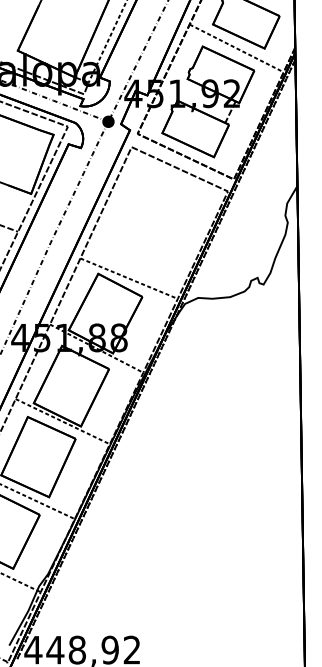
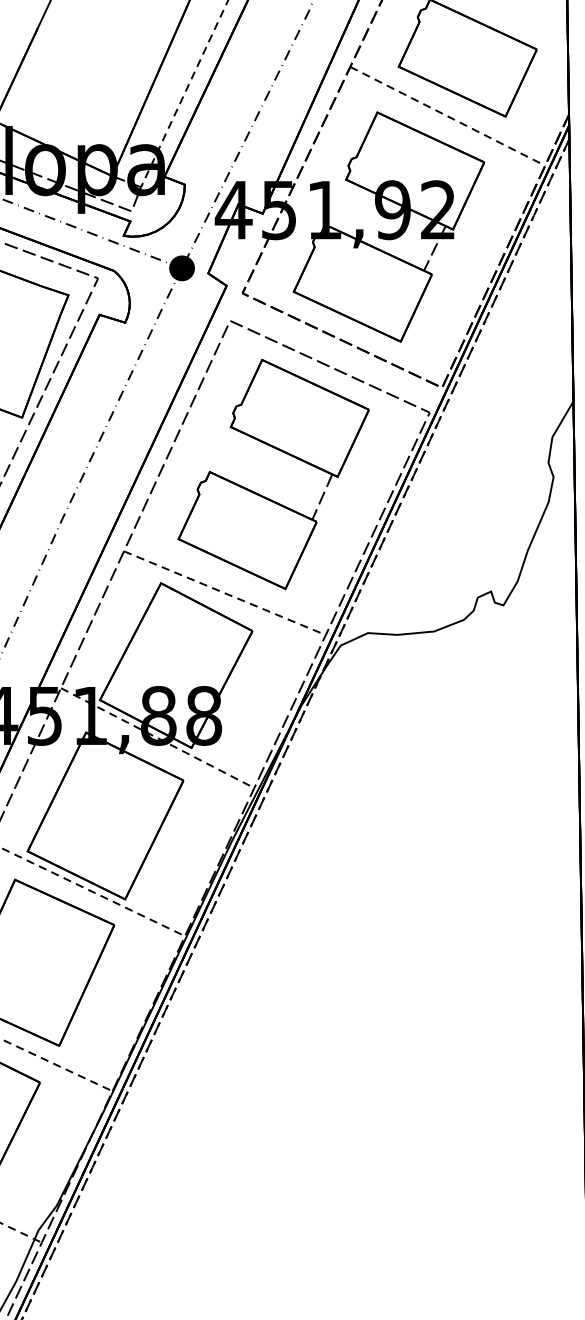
part: (157, 211) -> (283, 454), added

